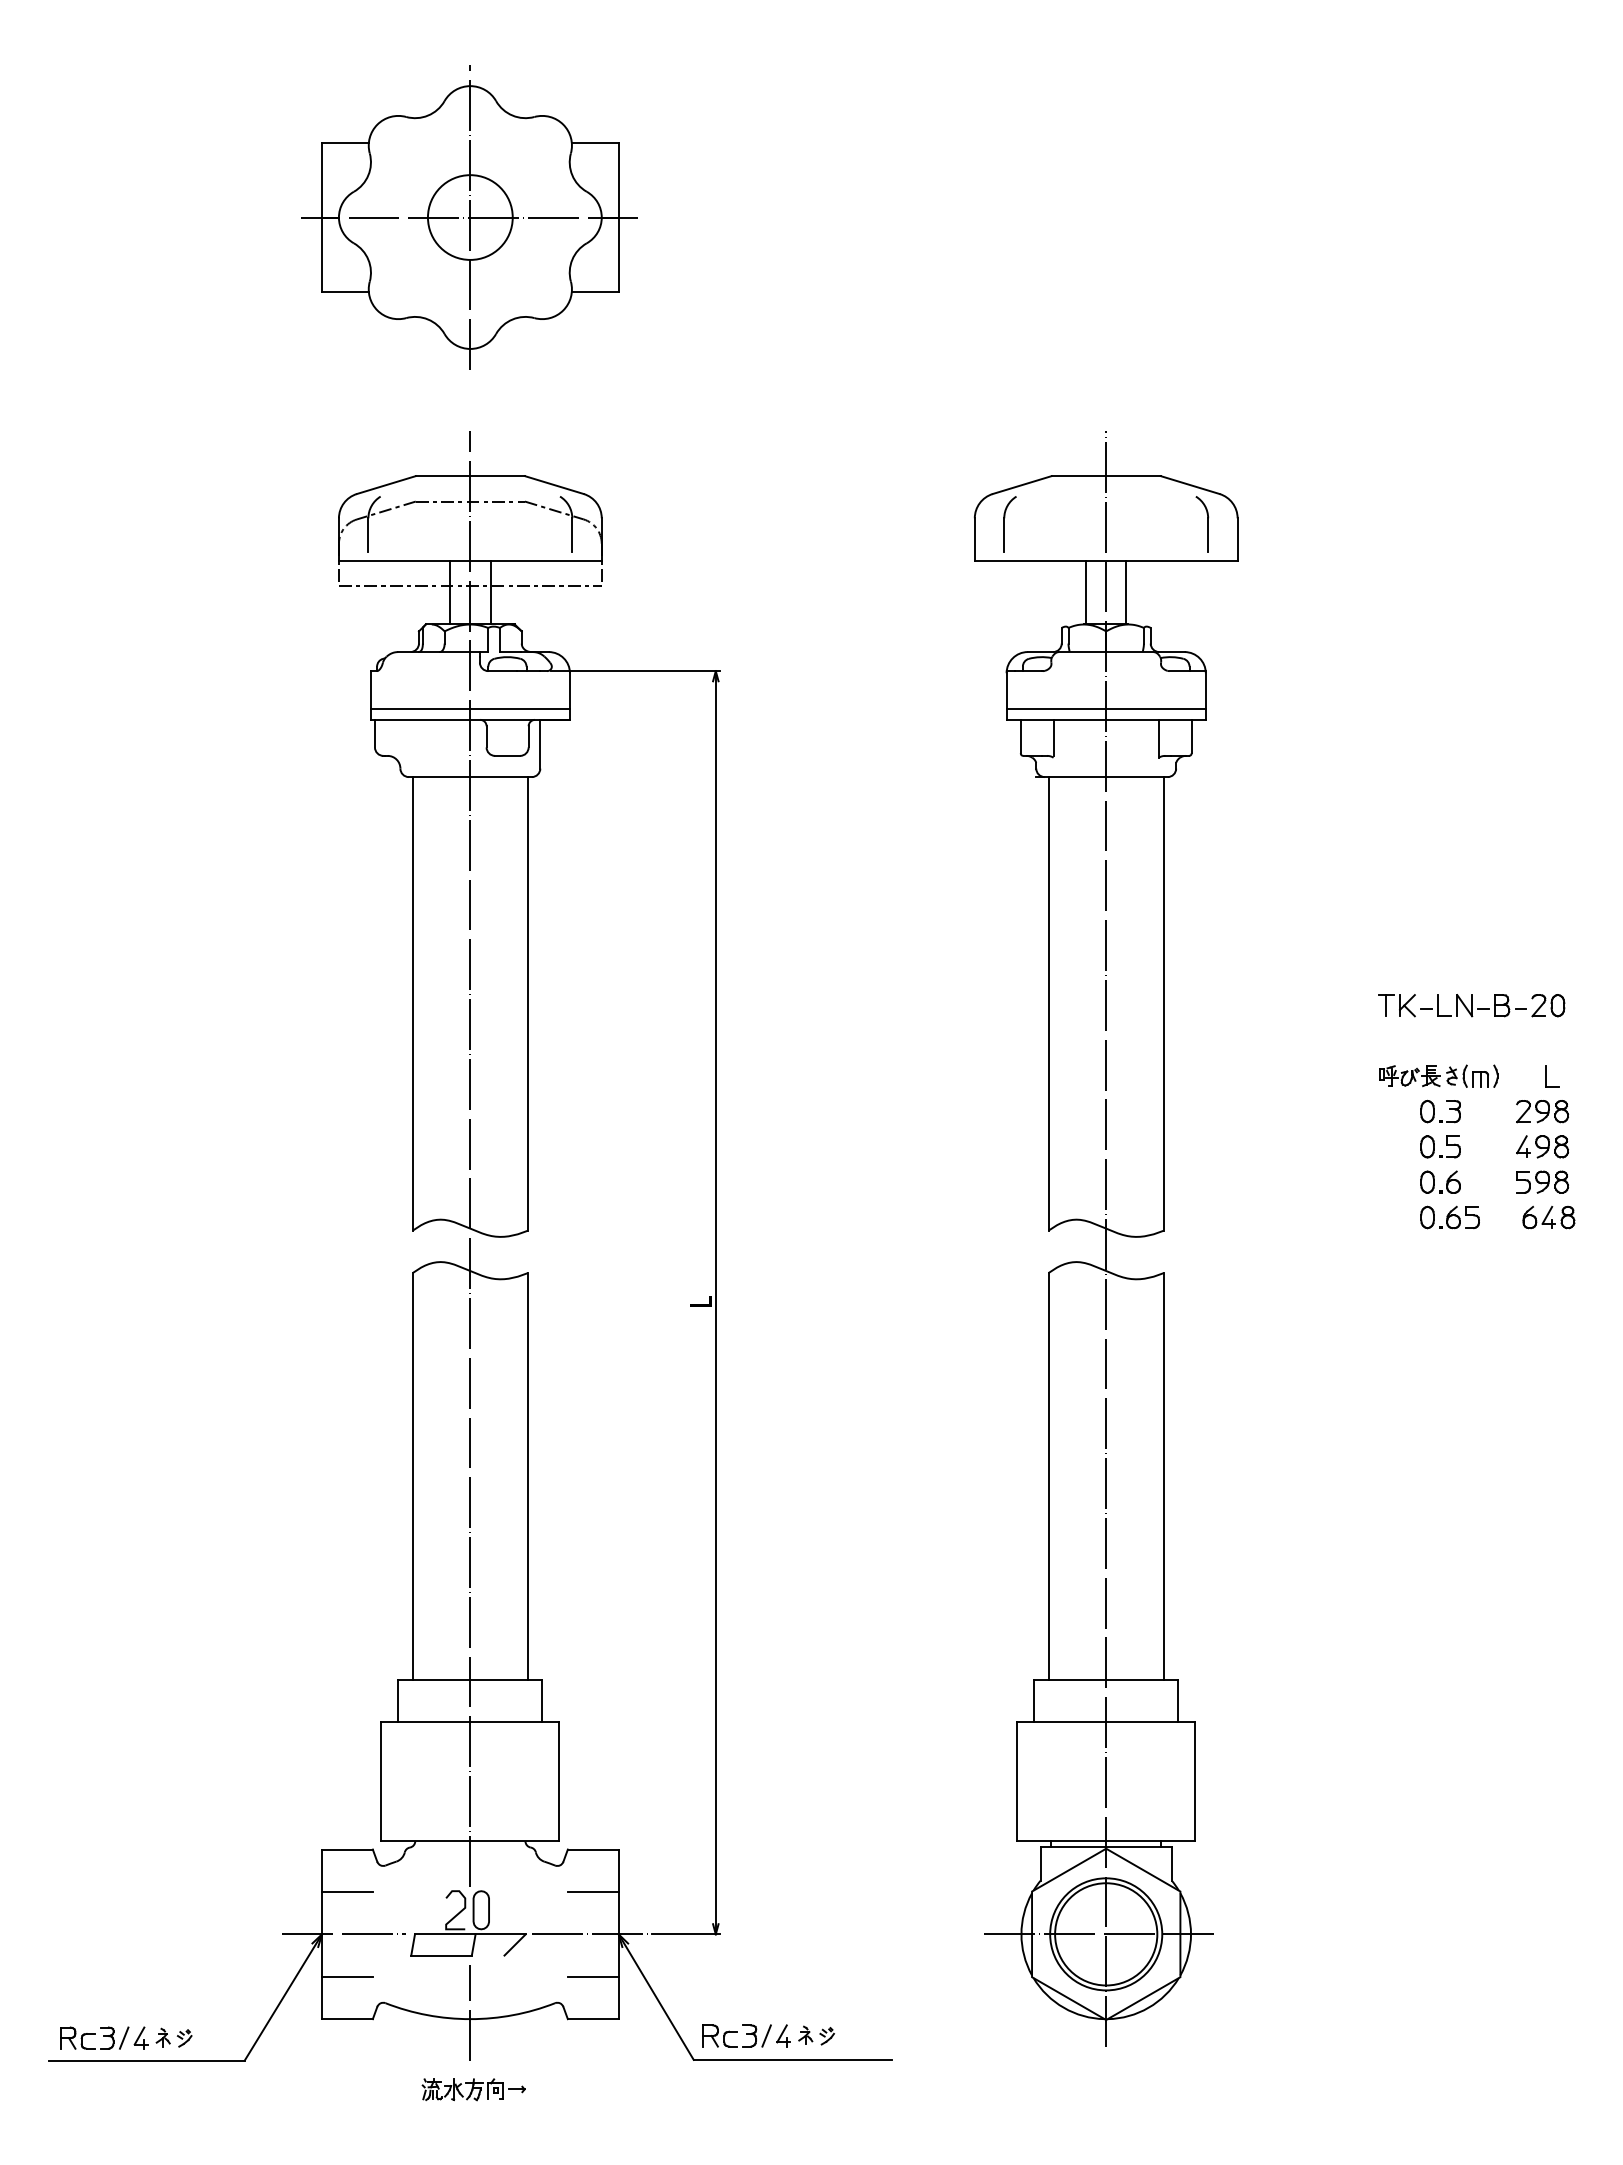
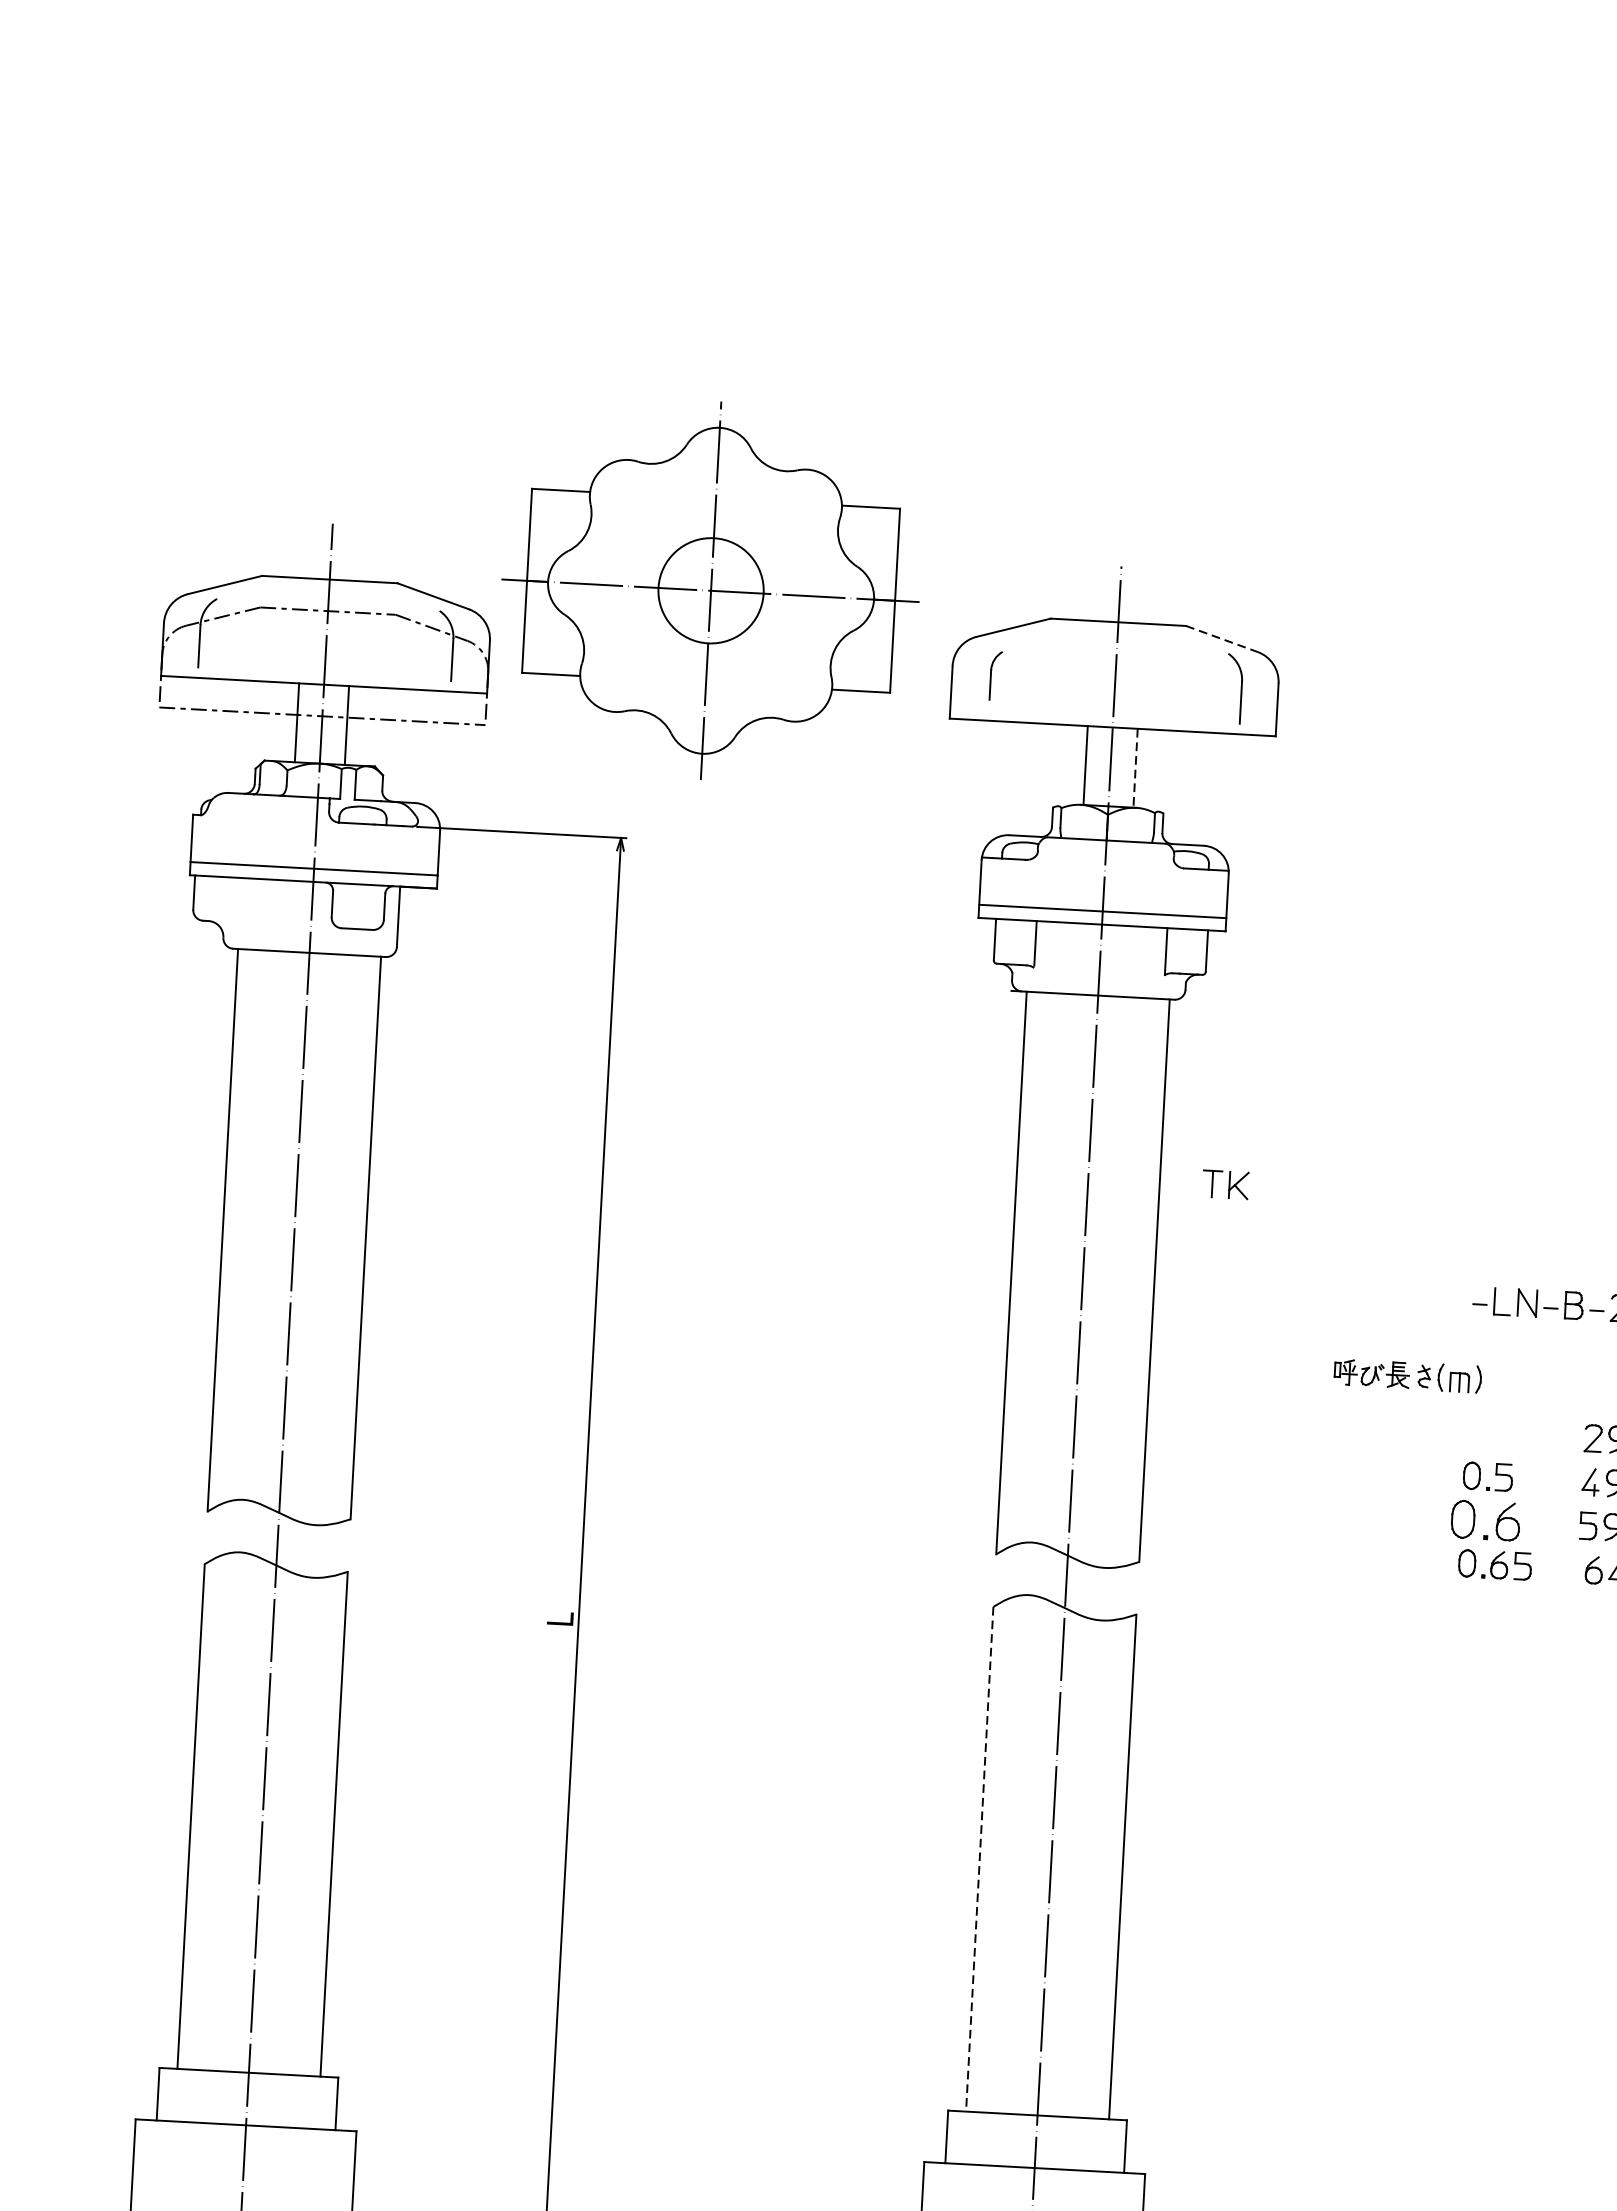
part: (469, 217) -> (710, 590), moved
line: (1190, 485) -> (1222, 639), solid -> dashed
part: (1009, 524) -> (995, 675), size x0.7
line: (1126, 592) -> (1135, 767), solid -> dashed
part: (1396, 1005) -> (1225, 1184), moved
part: (1438, 1075) -> (1407, 1374), moved
part: (1440, 1111) -> (1490, 1432), removed
part: (1440, 1181) -> (1485, 1519), size x1.4
line: (1048, 1477) -> (979, 1860), solid -> dashed

